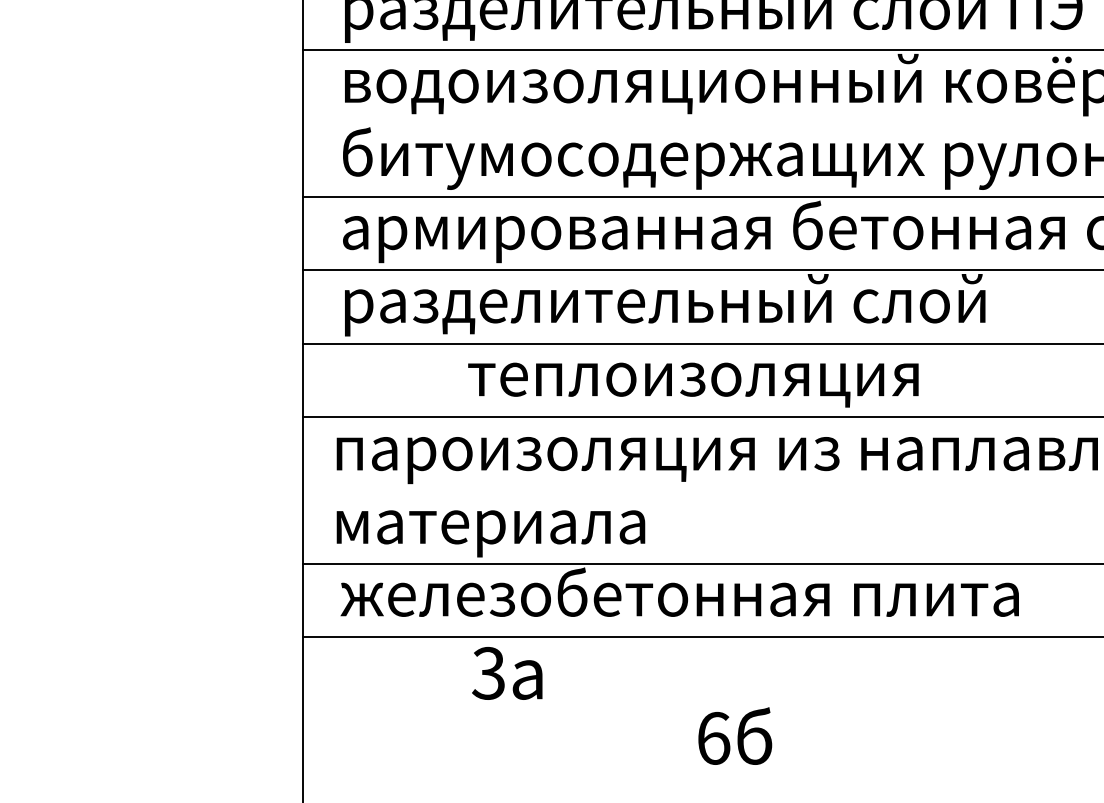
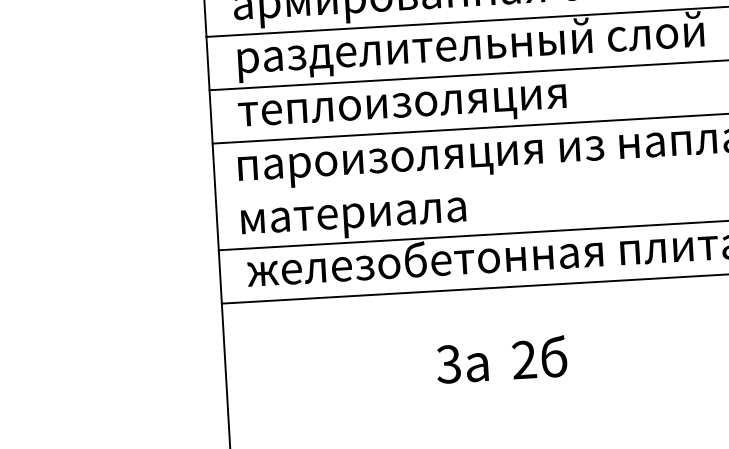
text: (693, 384) -> (402, 108), moved
text: (507, 673) -> (462, 363), moved
text: (713, 737) -> (524, 359), 6 -> 2

